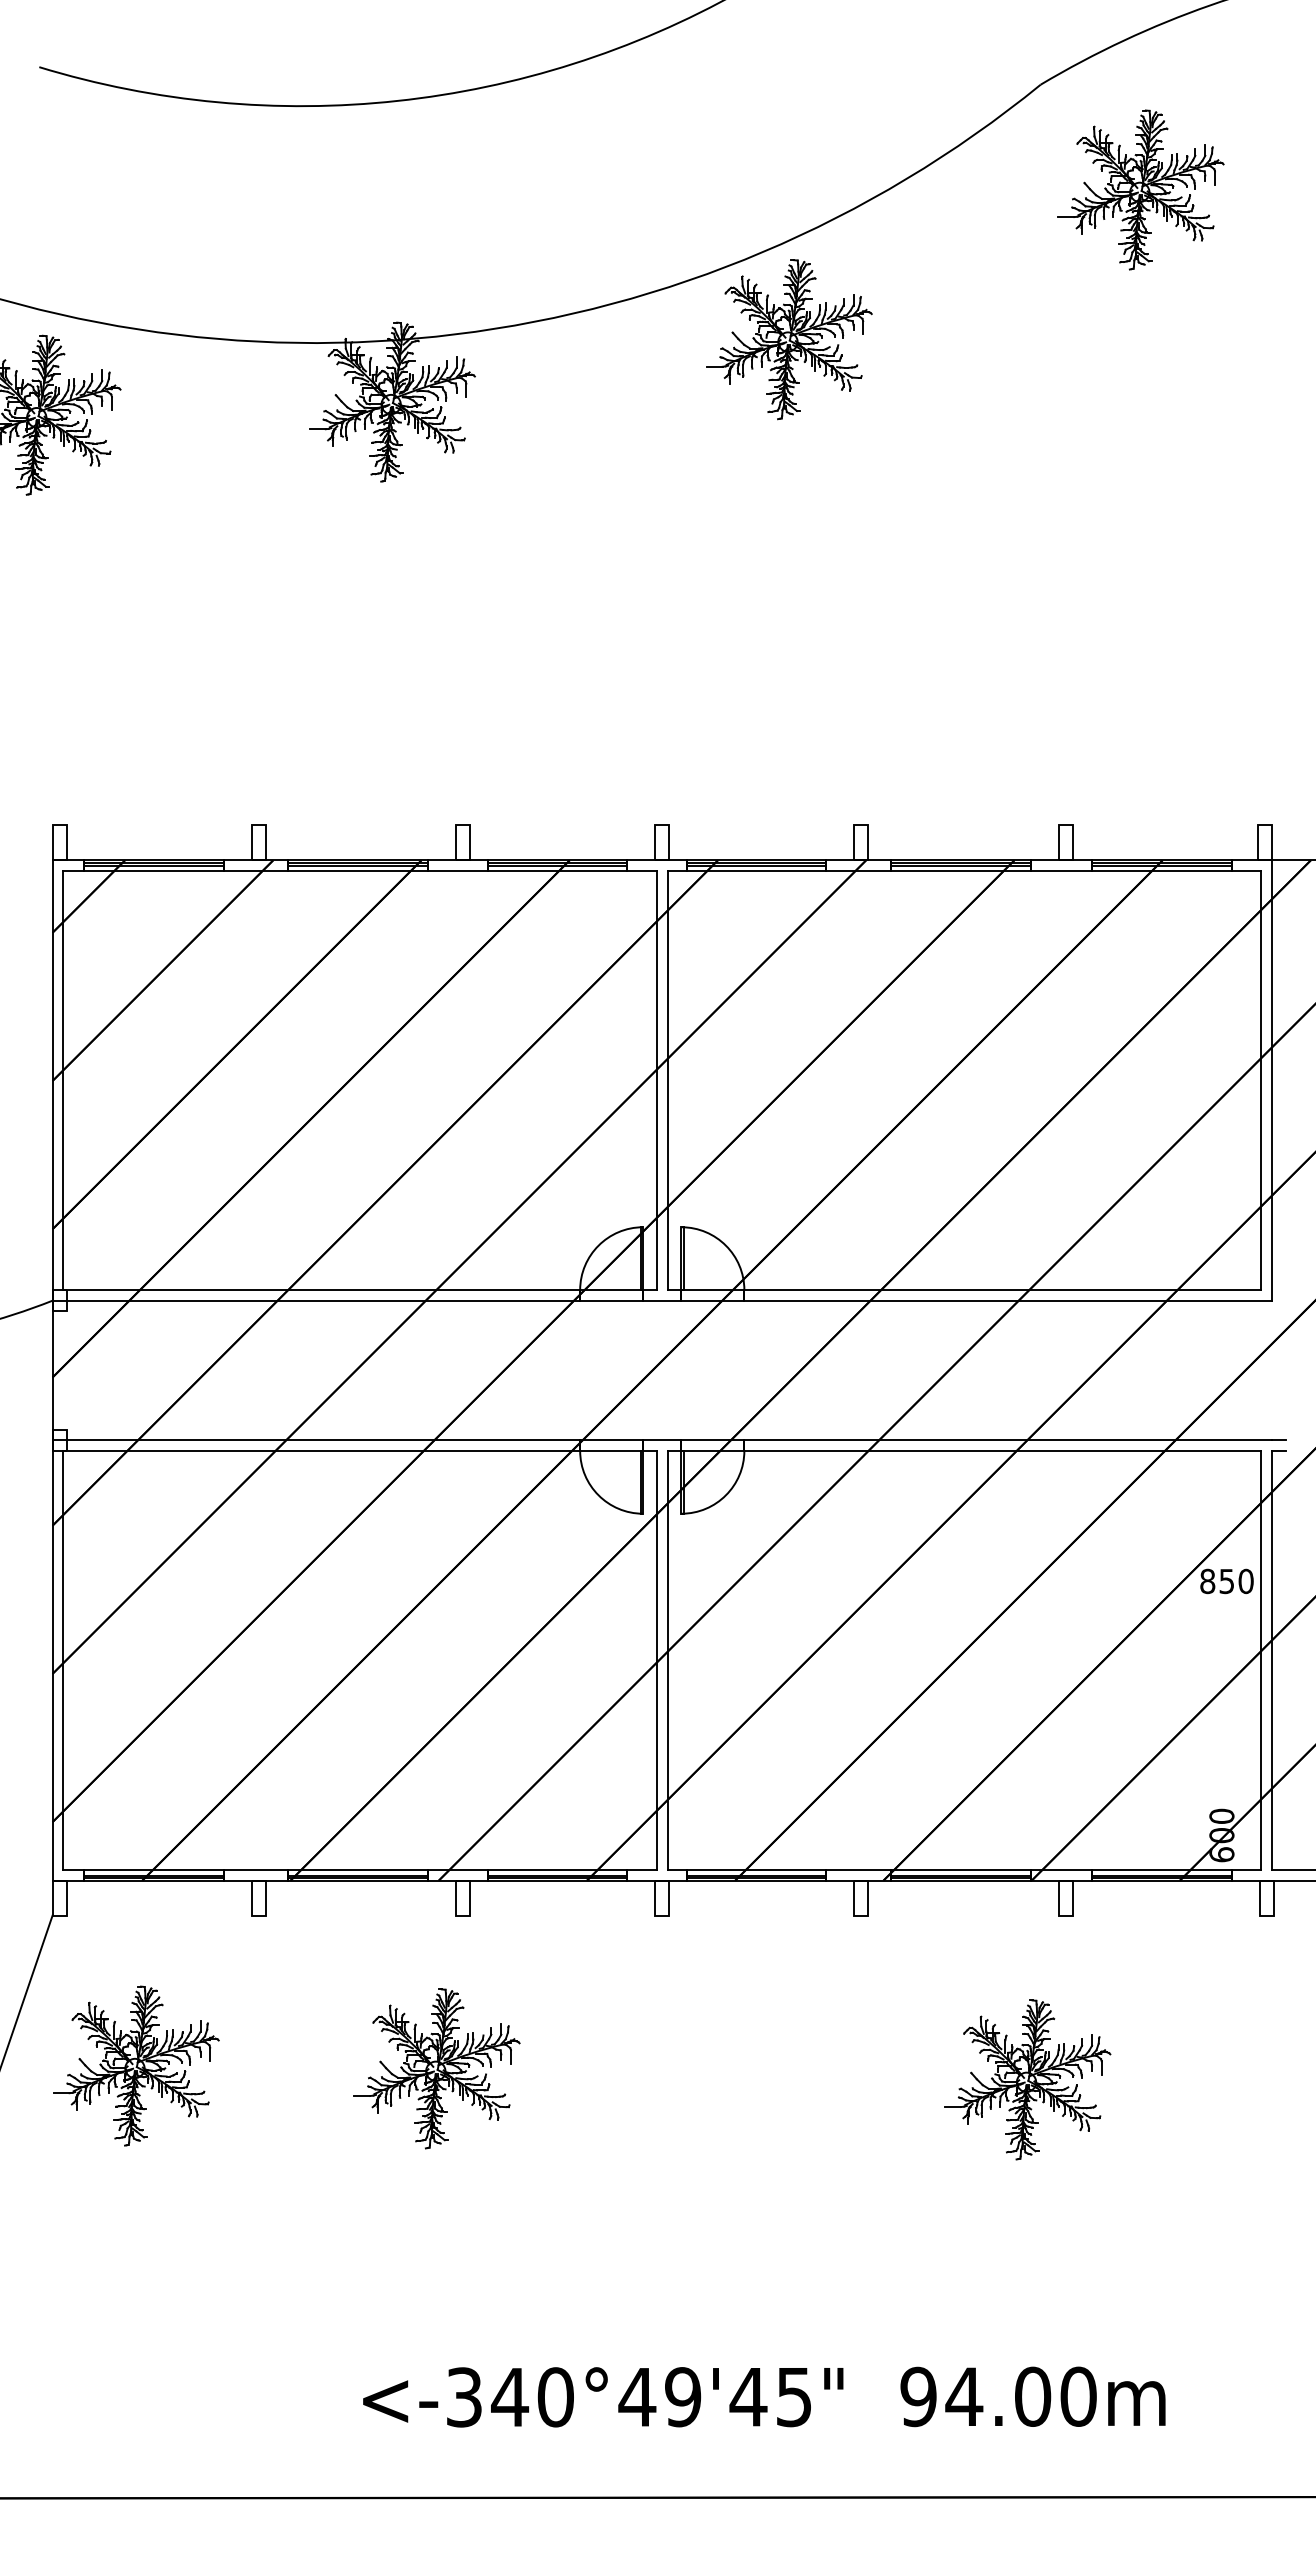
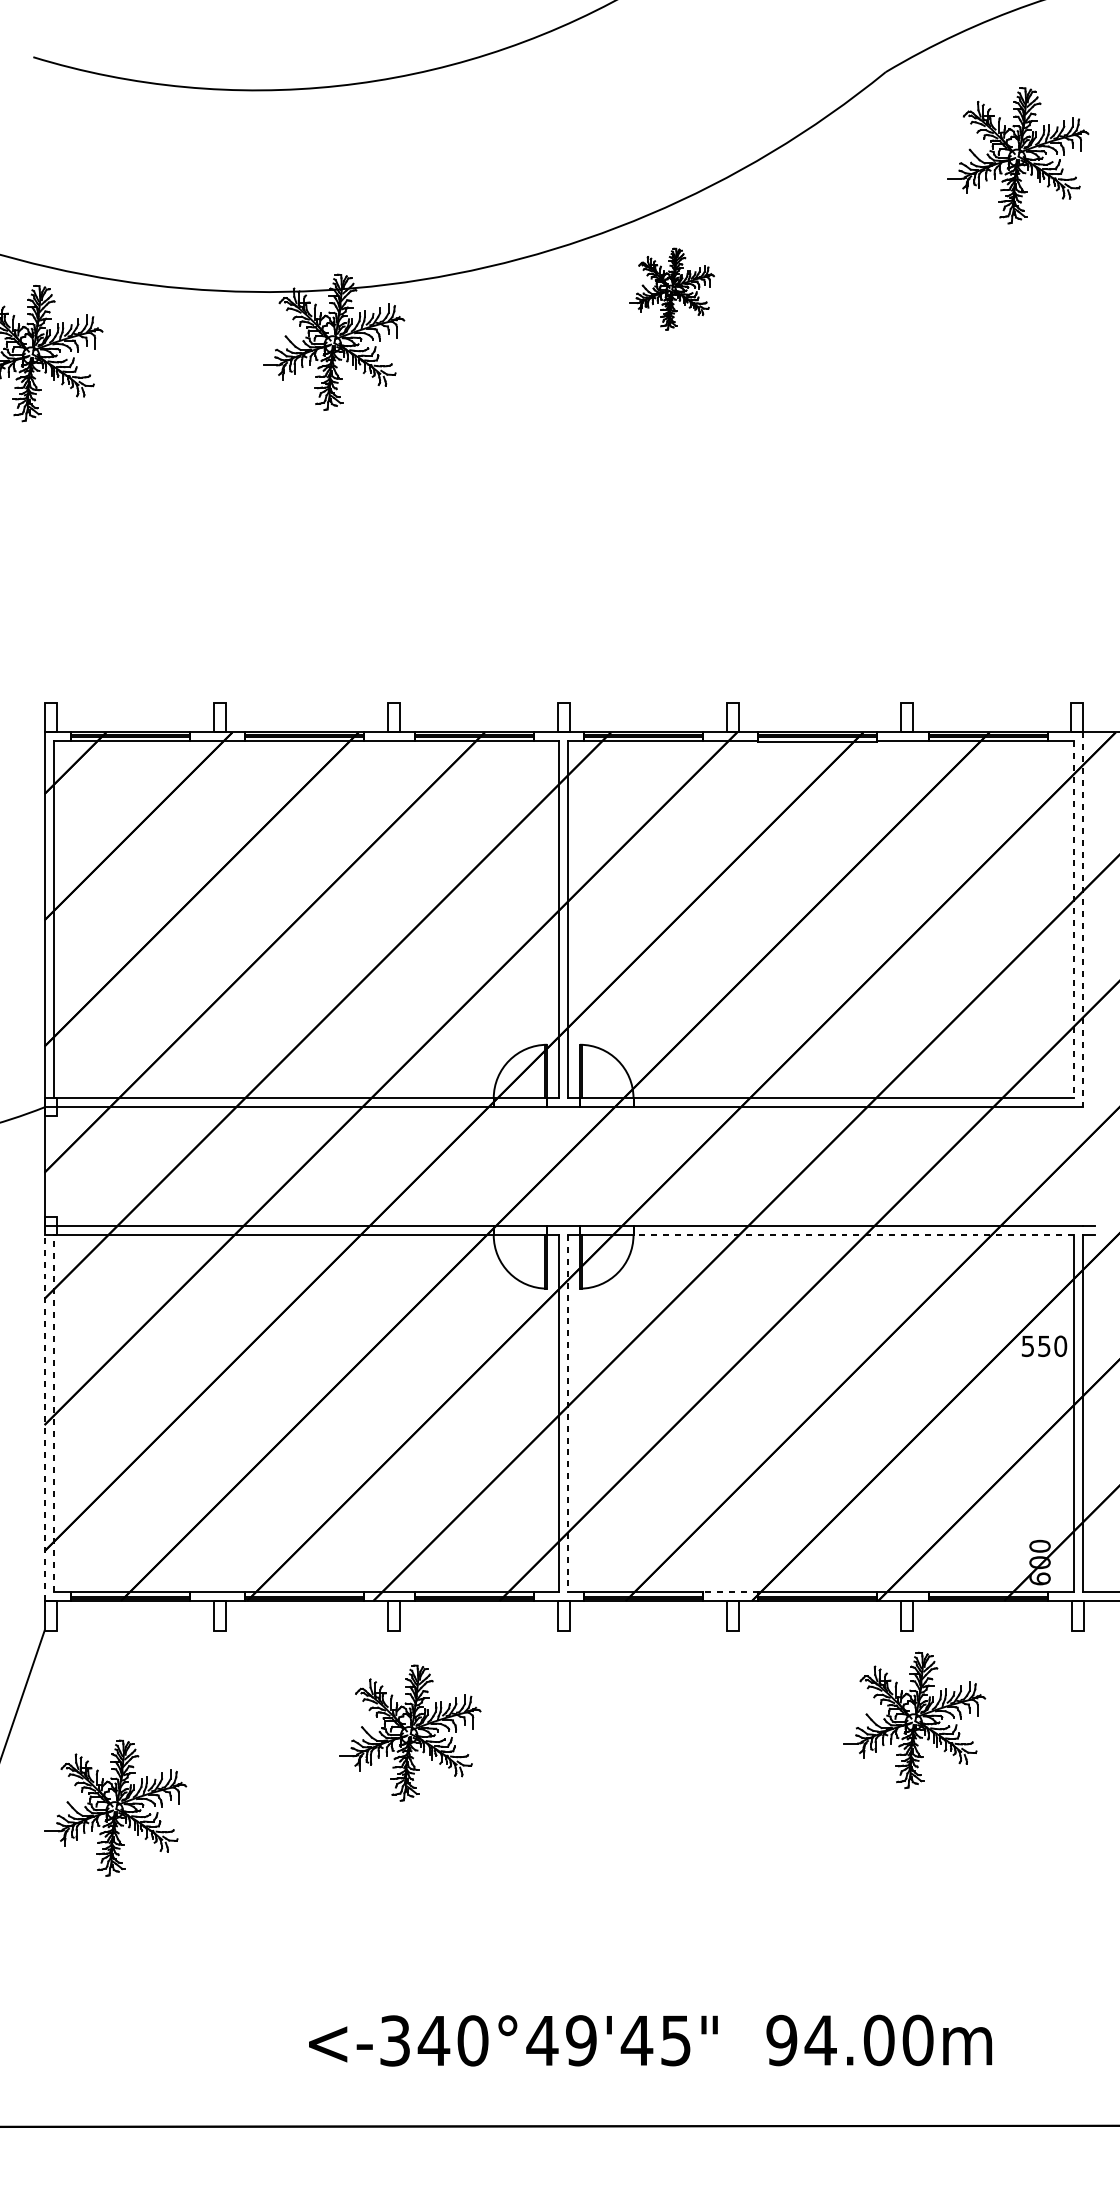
part: (1140, 189) -> (1017, 155), moved
part: (789, 339) -> (671, 289), size x0.6
line: (1261, 1080) -> (1073, 919), solid -> dashed
line: (1271, 1081) -> (1082, 920), solid -> dashed
line: (1002, 1450) -> (853, 1234), solid -> dashed
text: (1207, 1581) -> (1027, 1346), 850 -> 550
line: (52, 1659) -> (44, 1412), solid -> dashed
line: (63, 1660) -> (53, 1413), solid -> dashed
line: (667, 1660) -> (568, 1413), solid -> dashed
line: (858, 1870) -> (730, 1592), solid -> dashed
part: (136, 2065) -> (116, 1807), moved
part: (436, 2068) -> (409, 1732), moved
part: (1027, 2079) -> (914, 1720), moved

